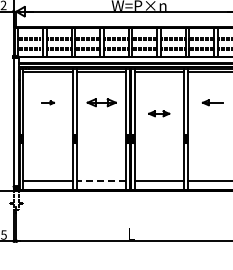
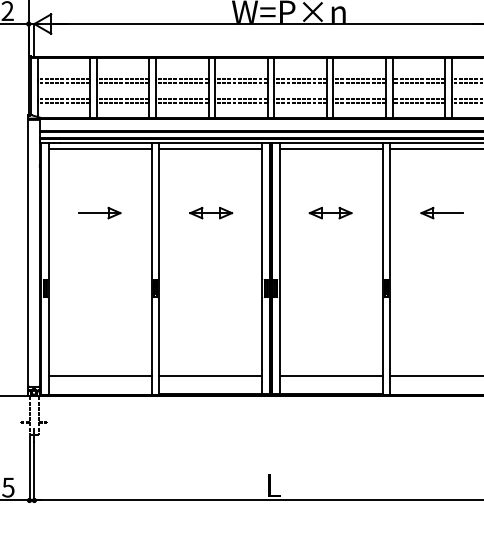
part: (47, 102) -> (98, 212), size x1.67
part: (101, 102) -> (210, 212), size x0.71
part: (159, 113) -> (331, 212), moved
line: (101, 181) -> (210, 376), dashed -> solid

